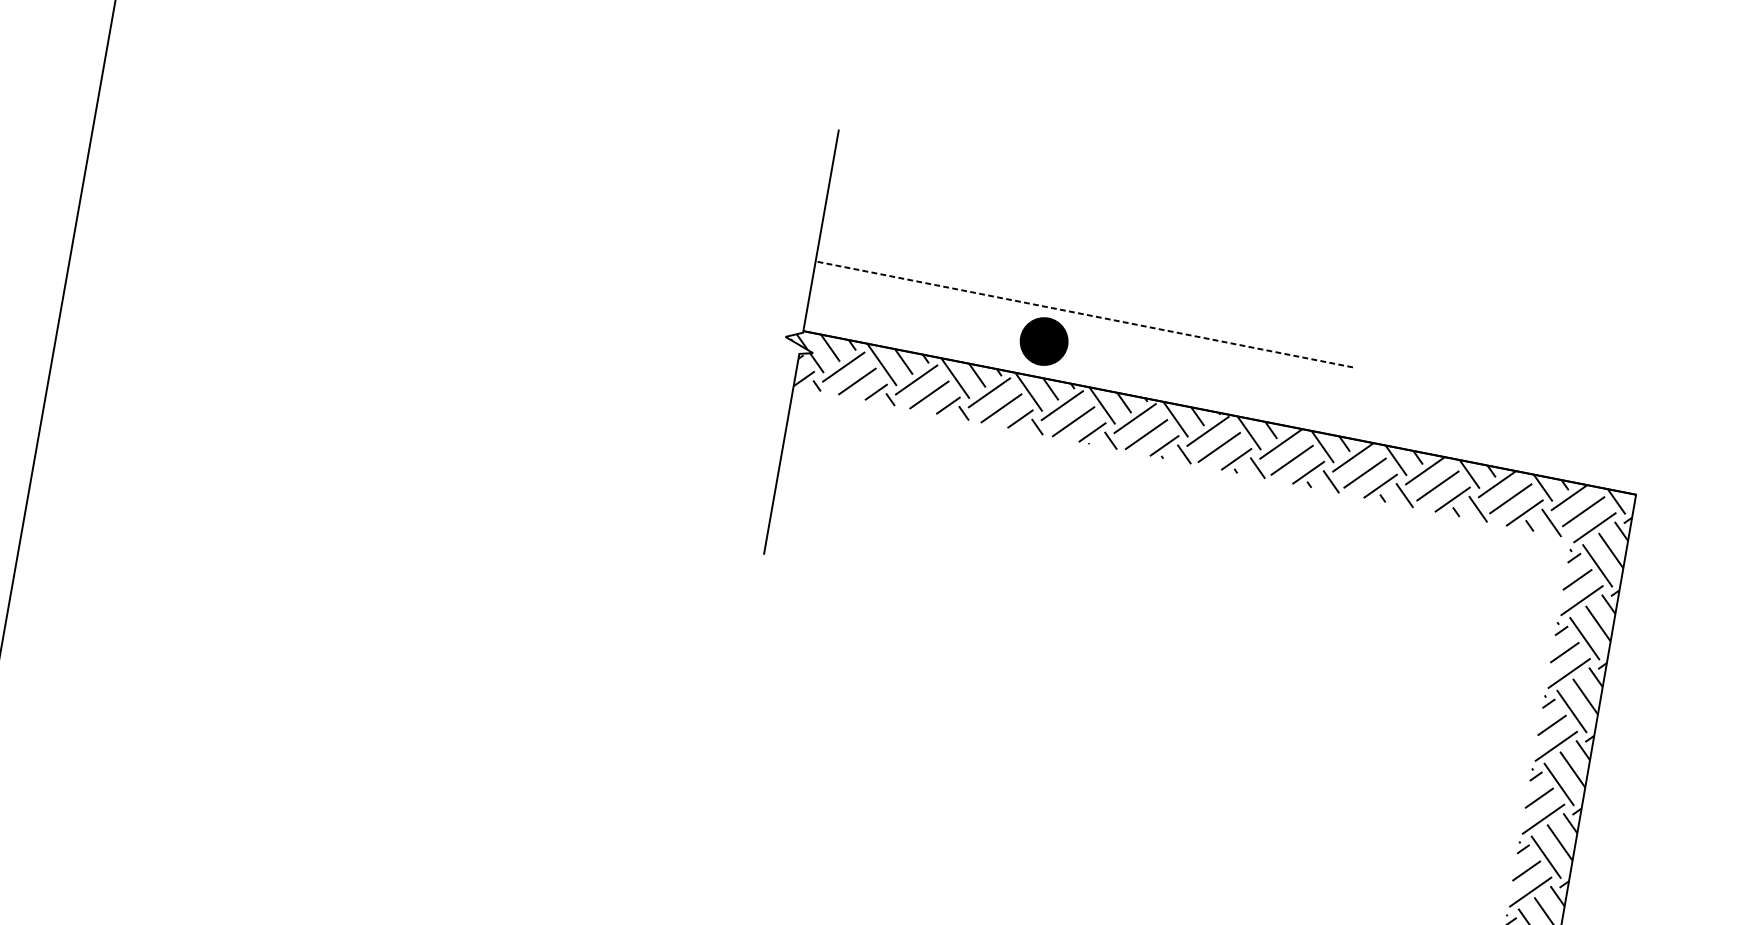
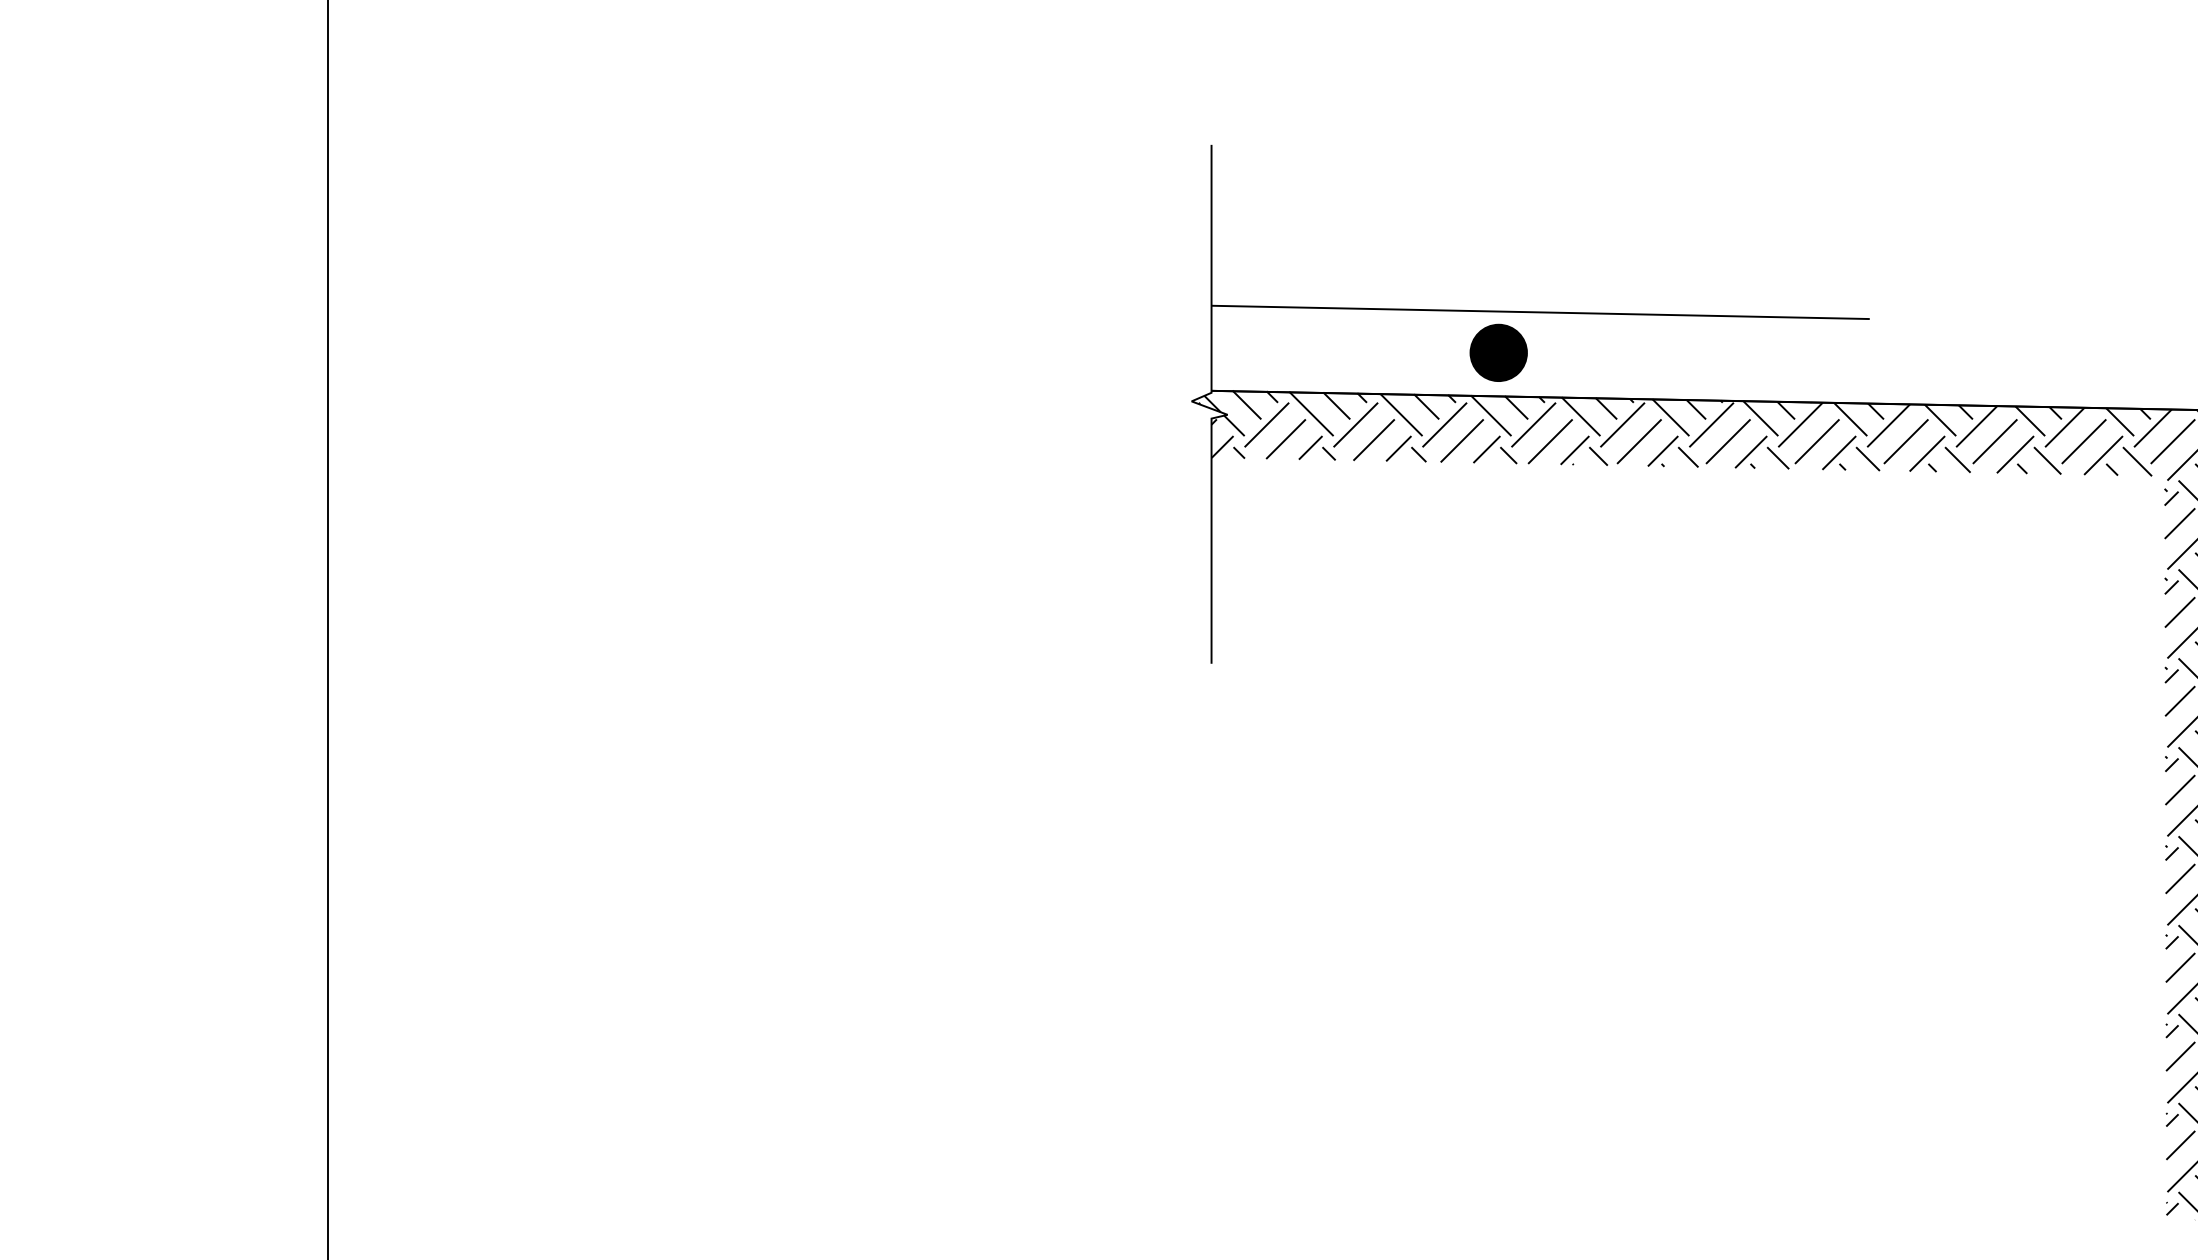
line: (1084, 314) -> (1540, 312), dashed -> solid

